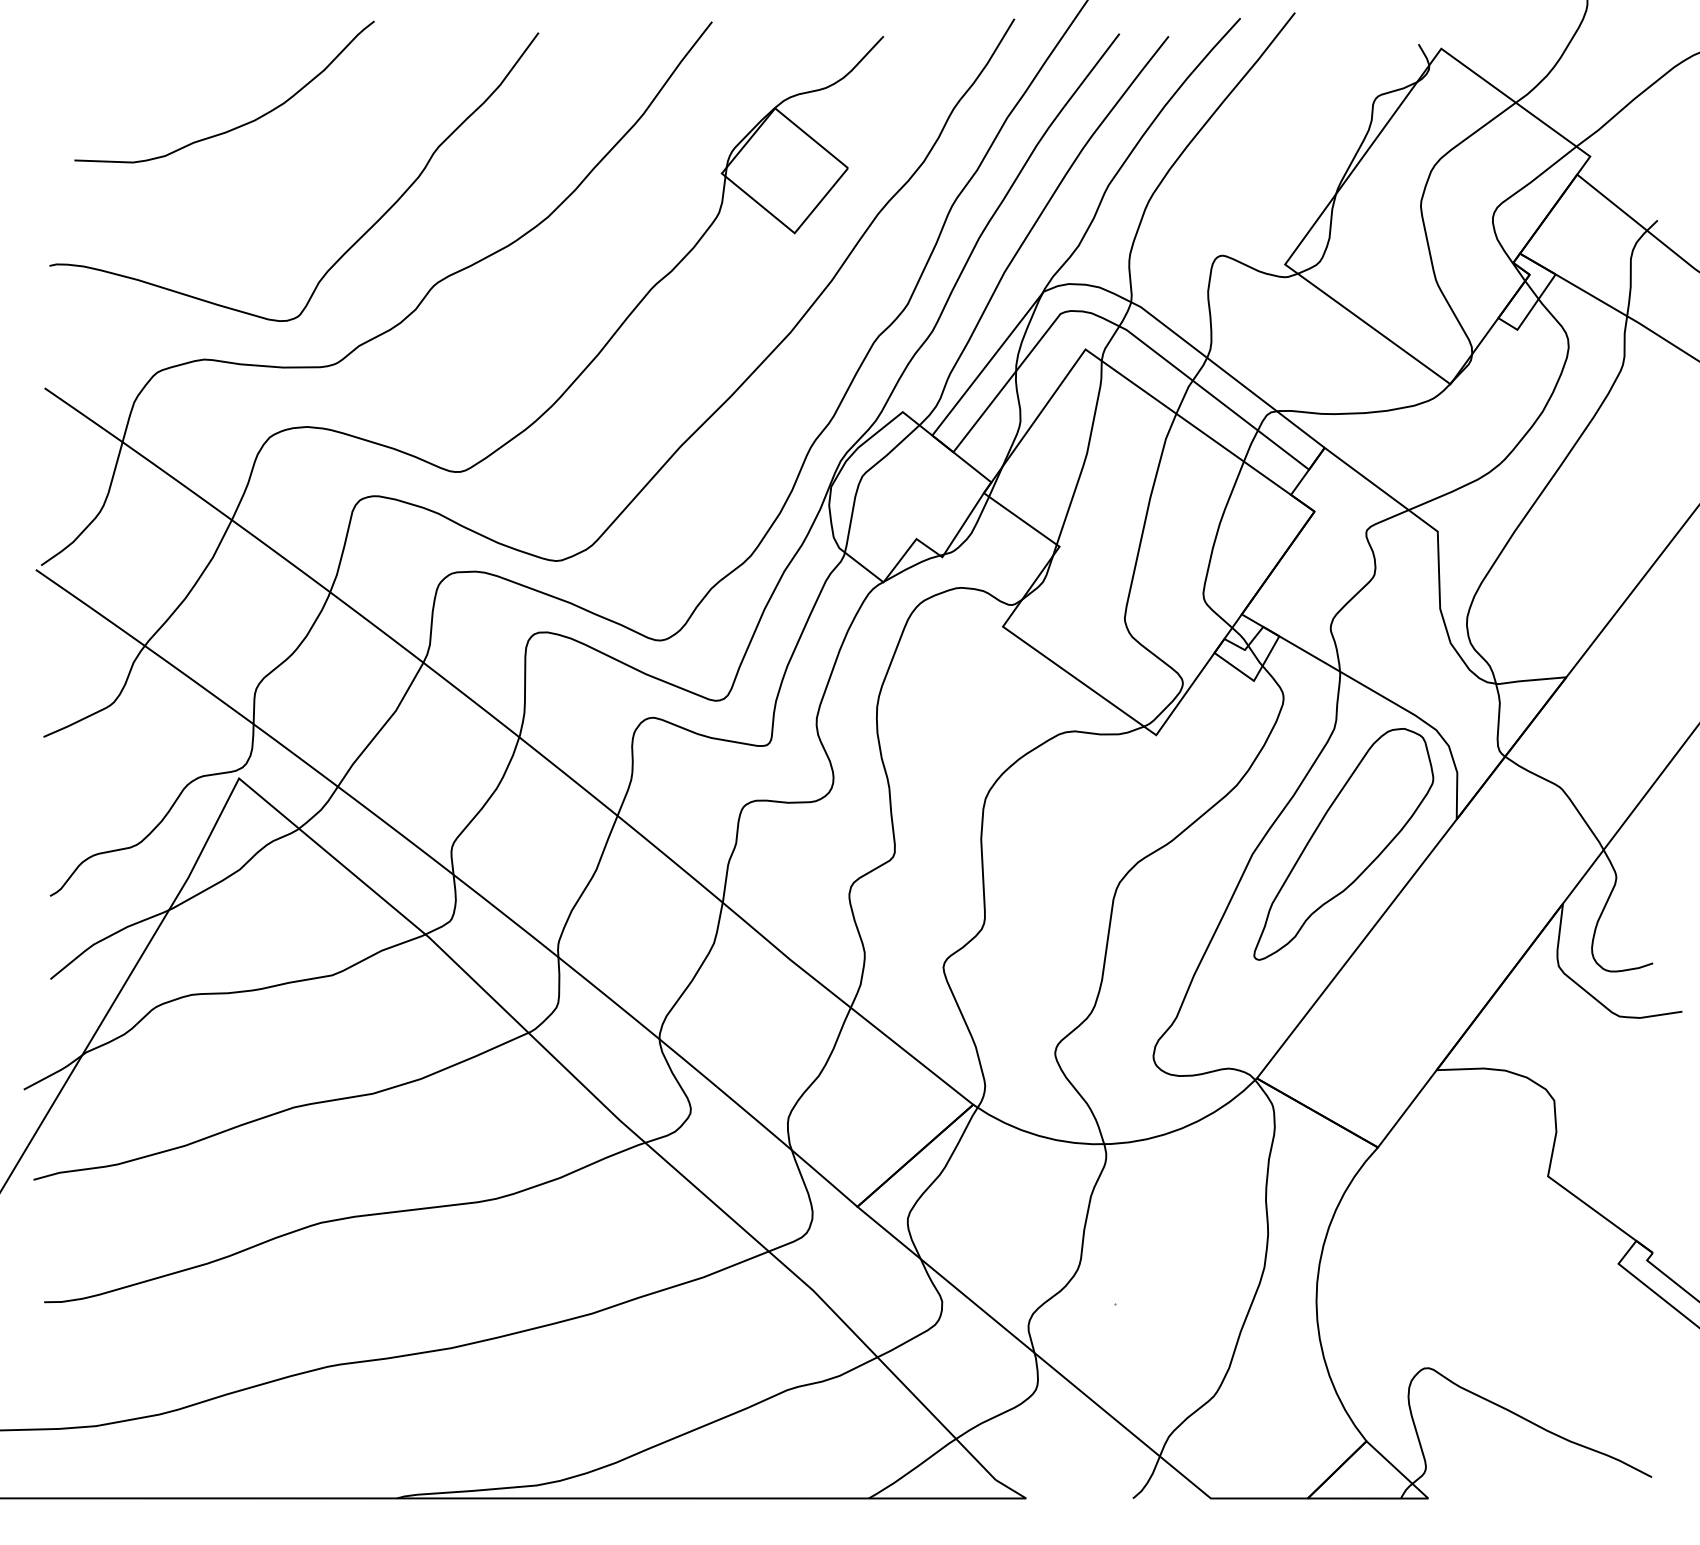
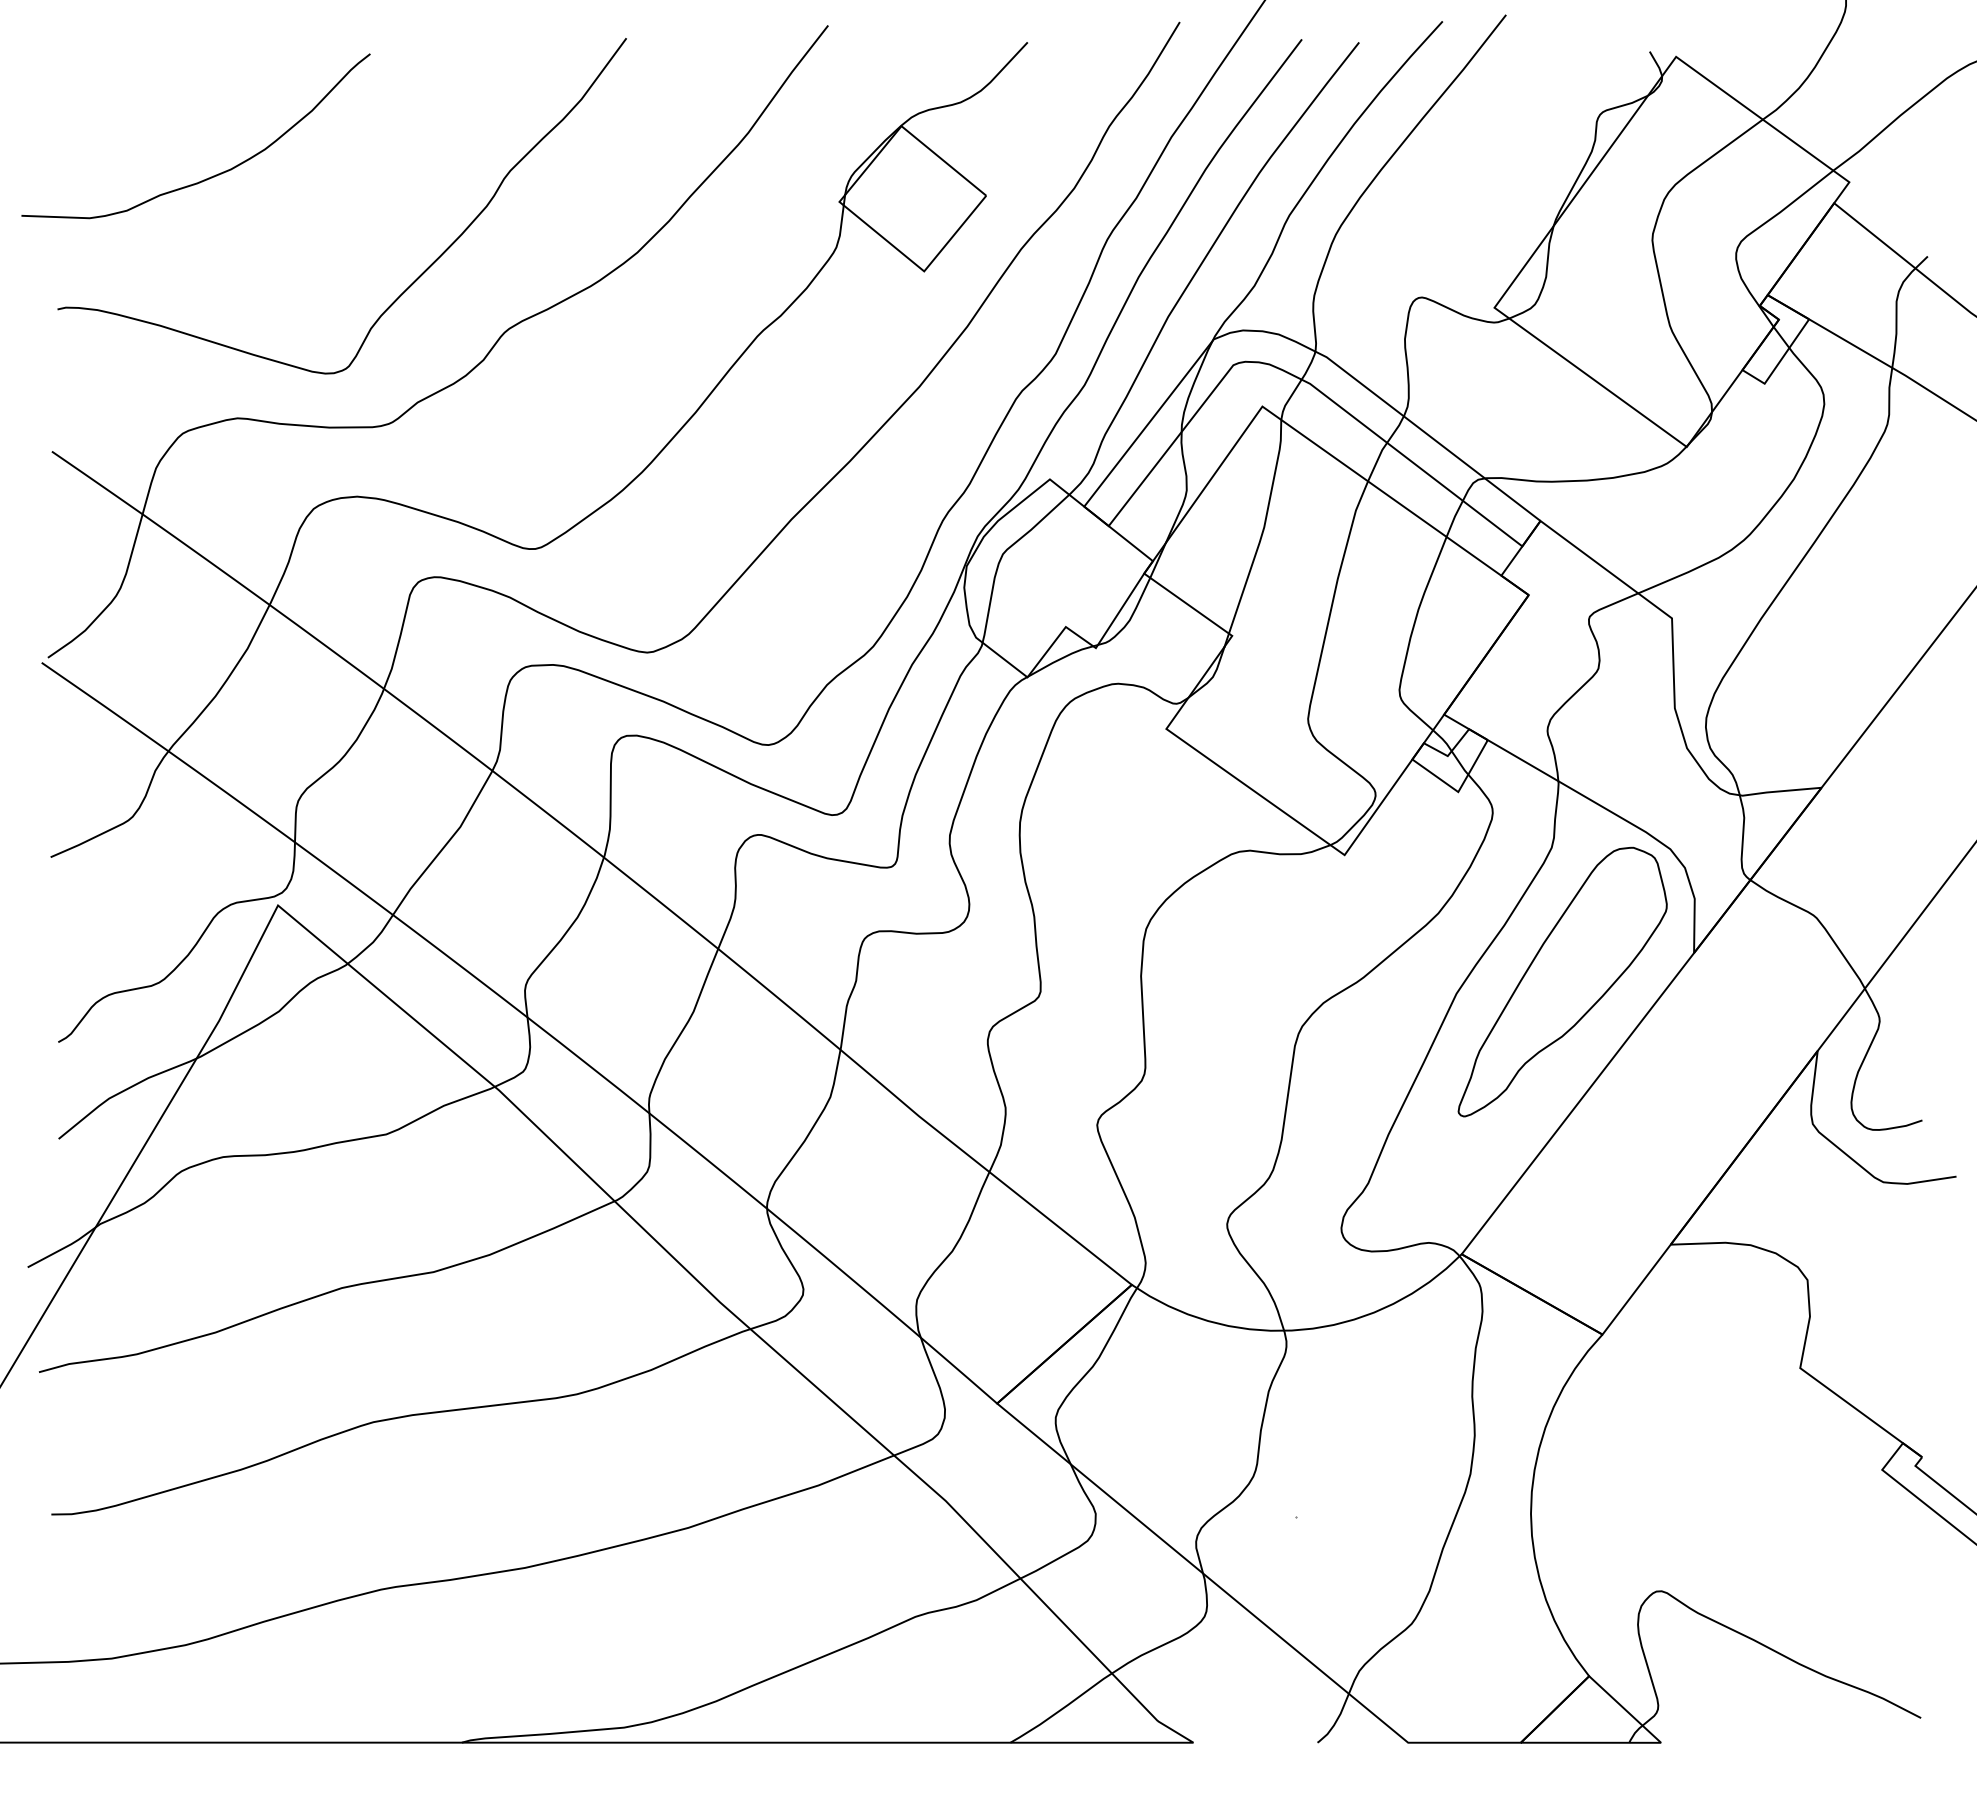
curve: (239, 125) -> (213, 175), moved

